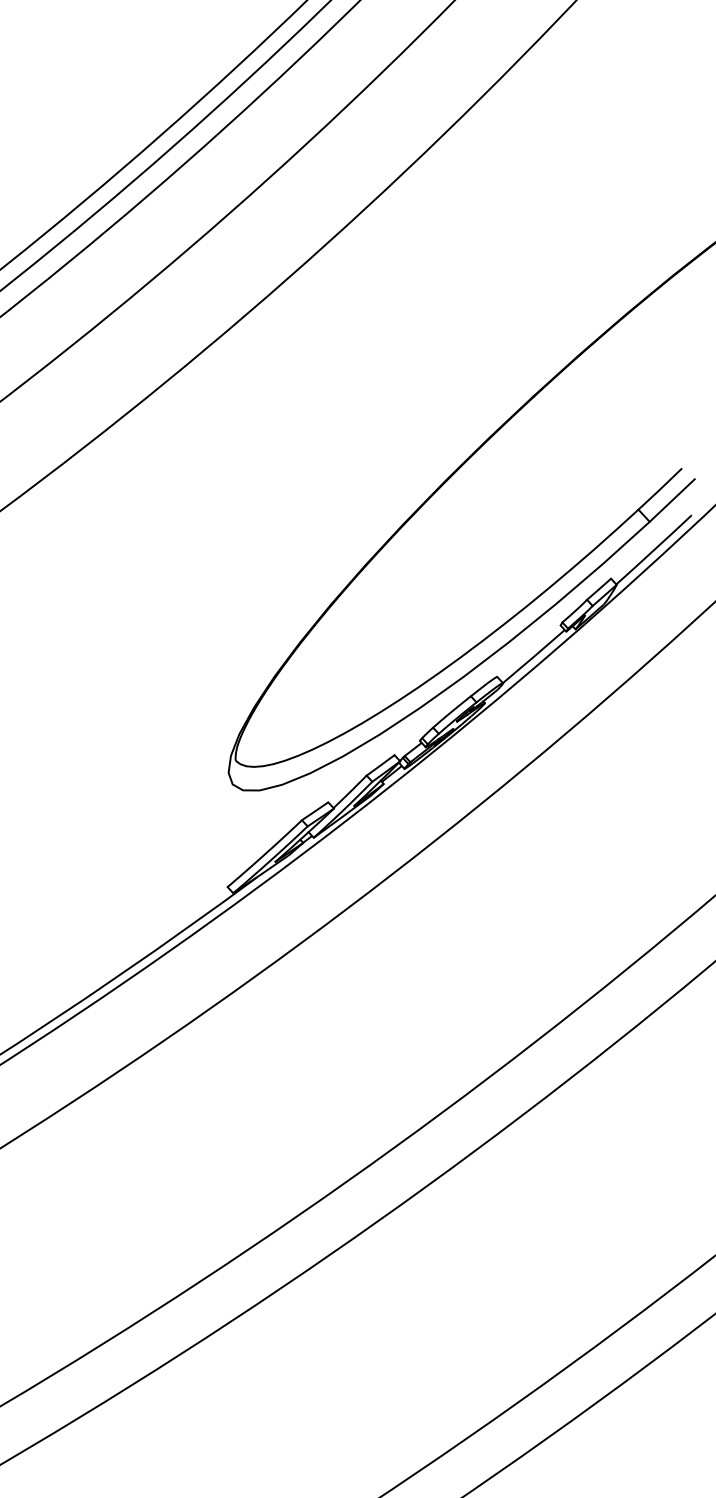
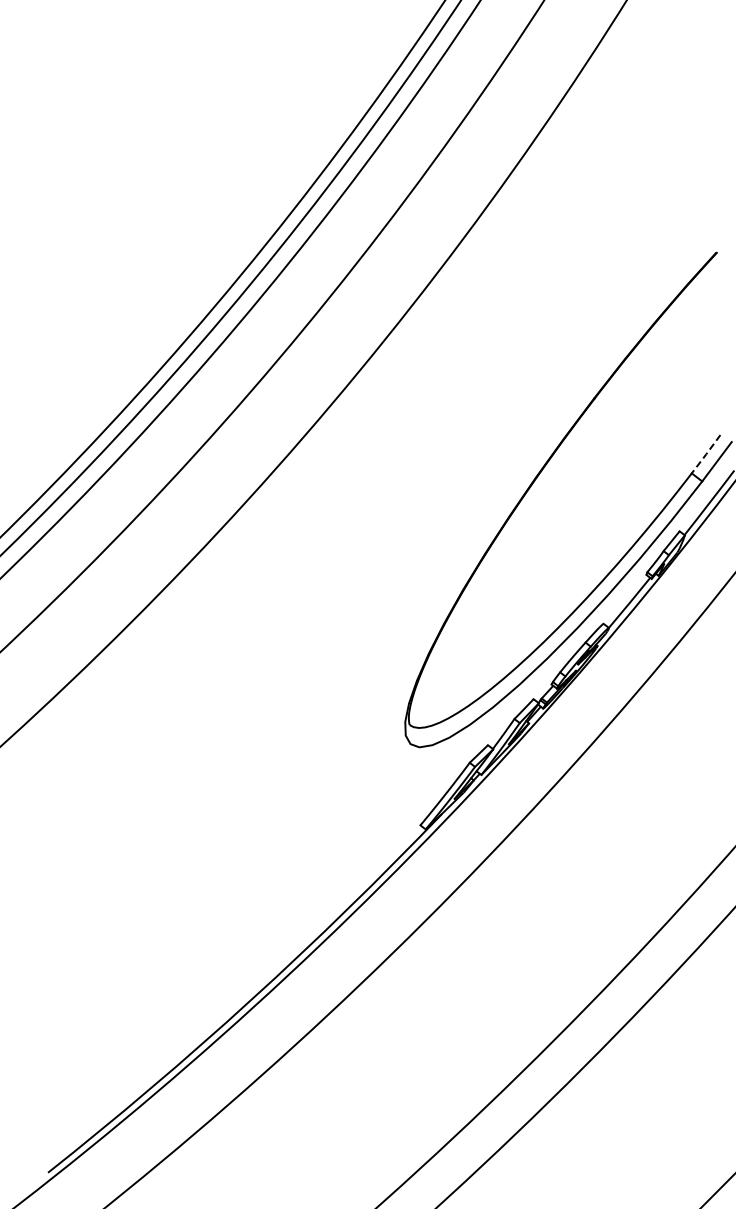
line: (660, 489) -> (706, 454), solid -> dashed

